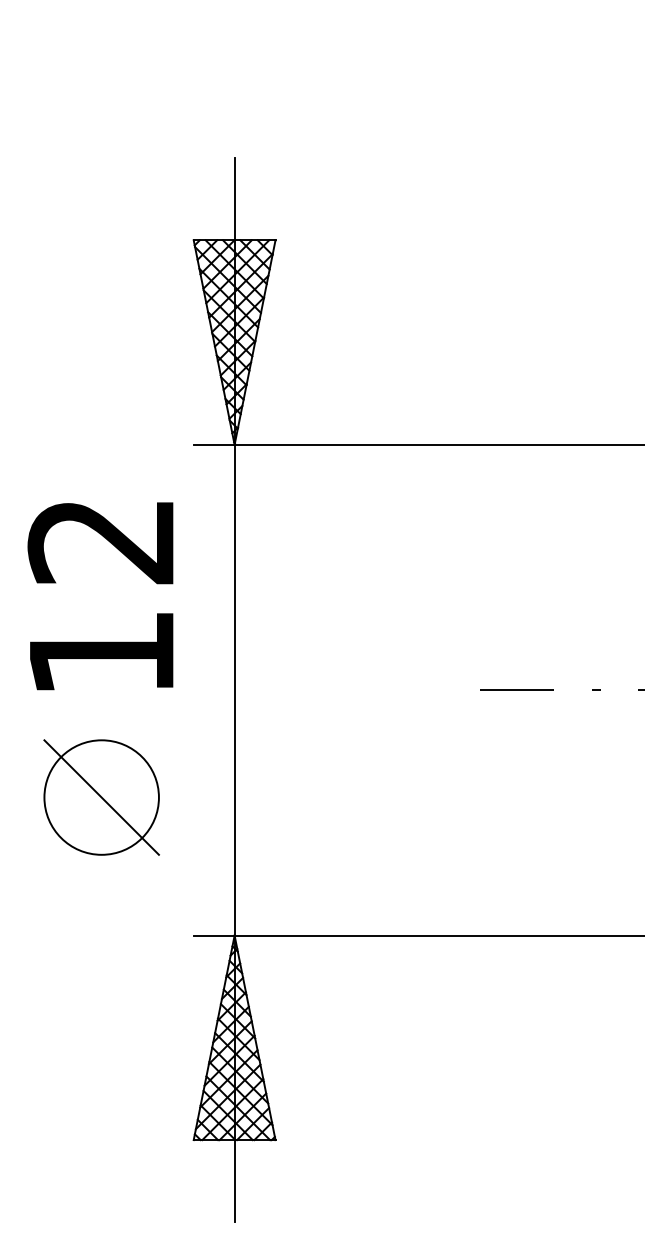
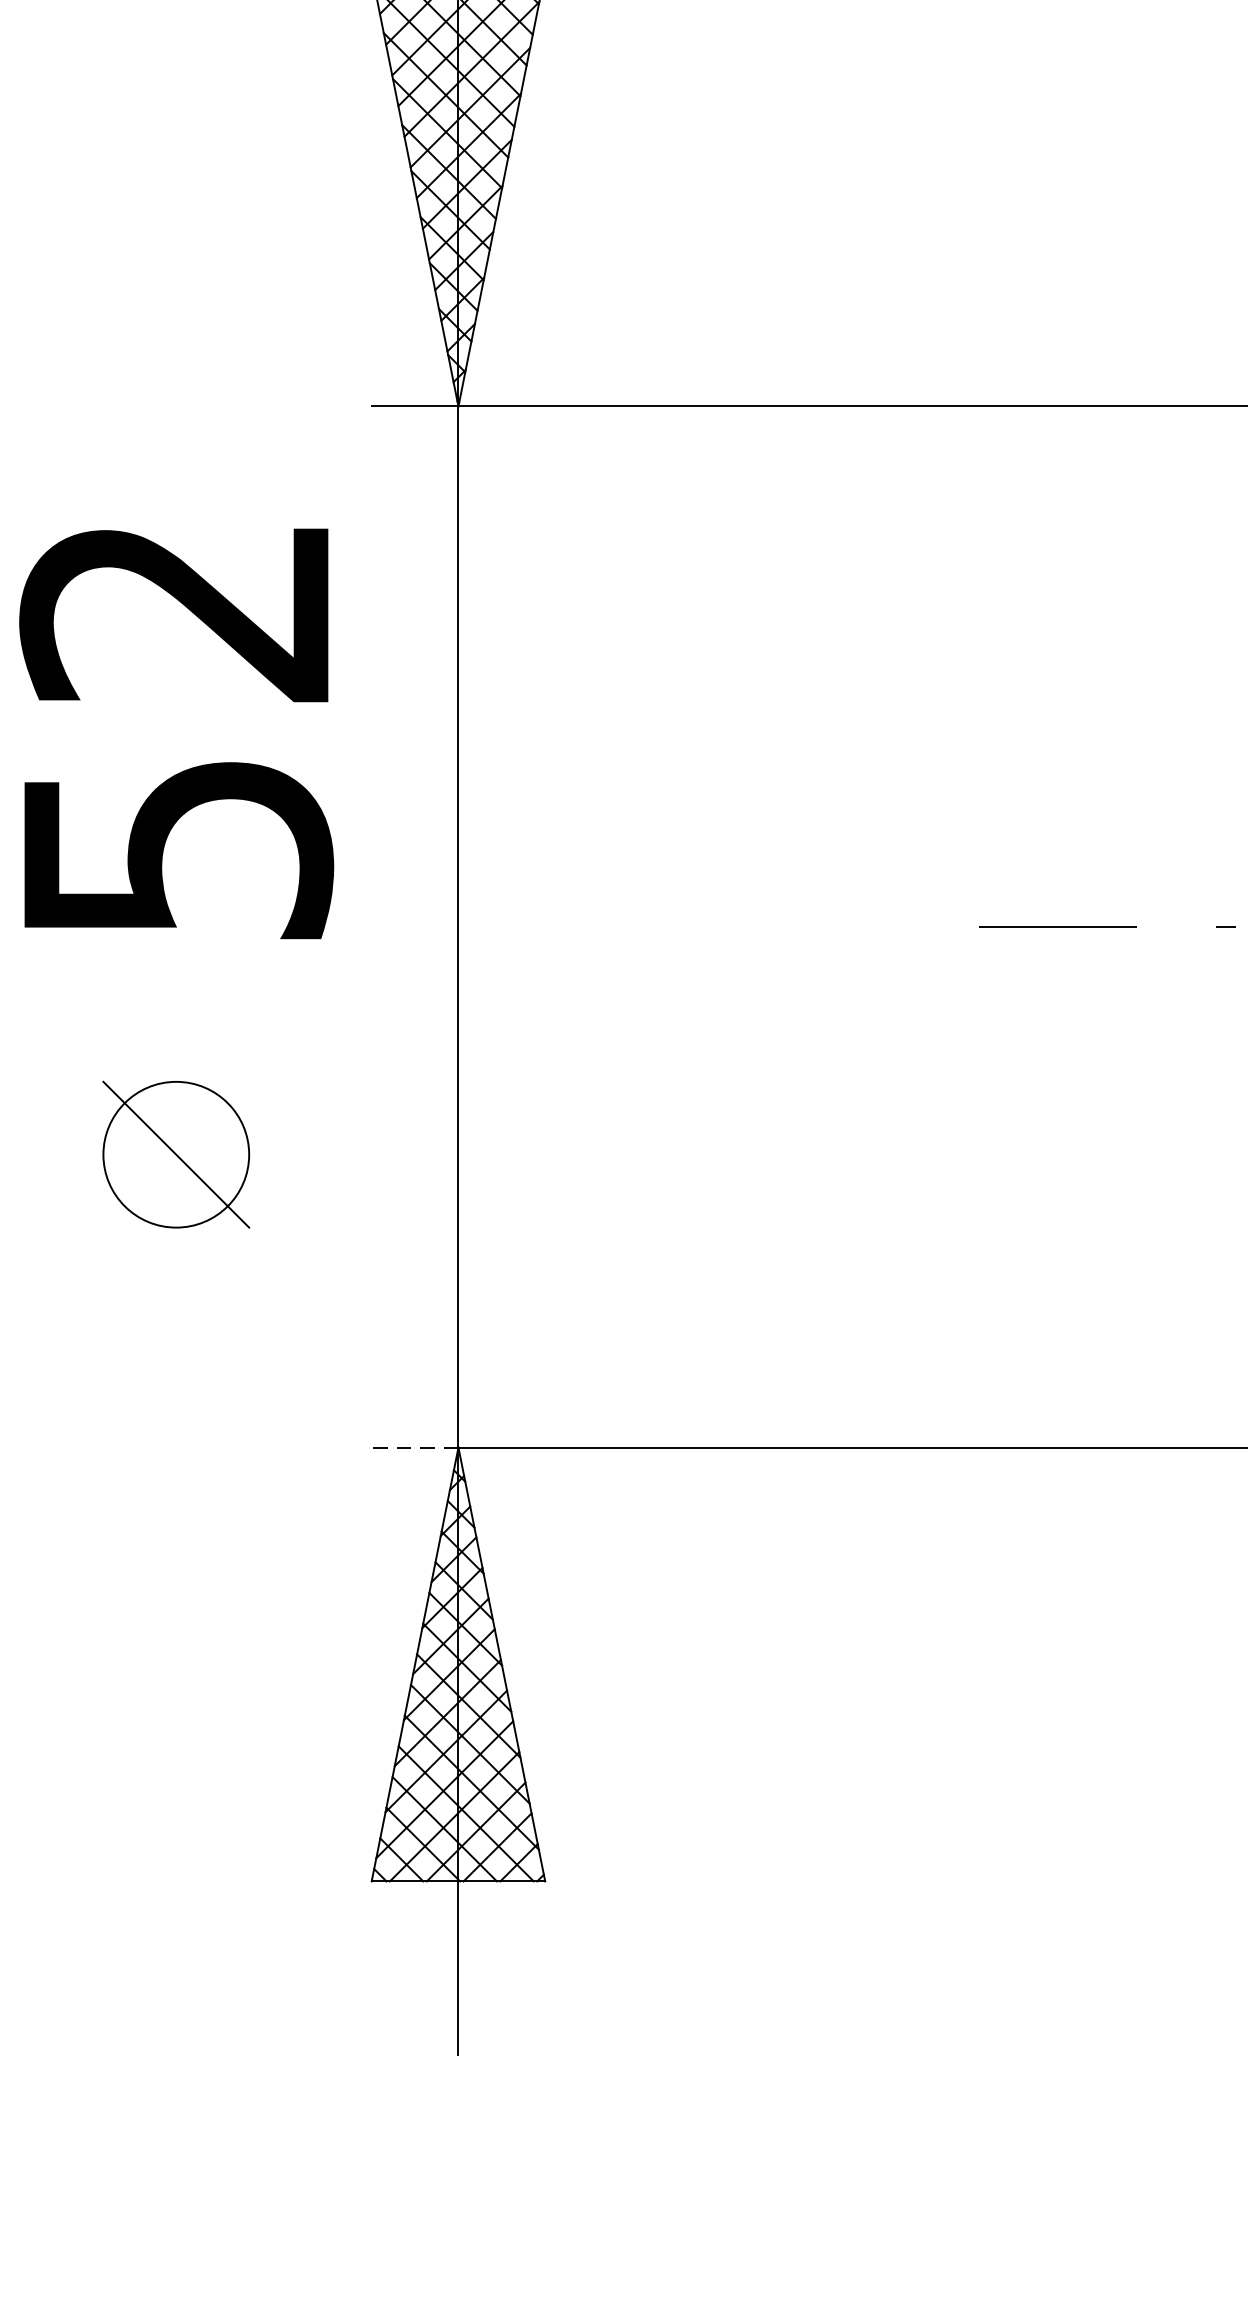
text: (102, 653) -> (178, 849), 12 -> 52
part: (101, 797) -> (176, 1154), size x0.6
line: (213, 935) -> (413, 1447), solid -> dashed

